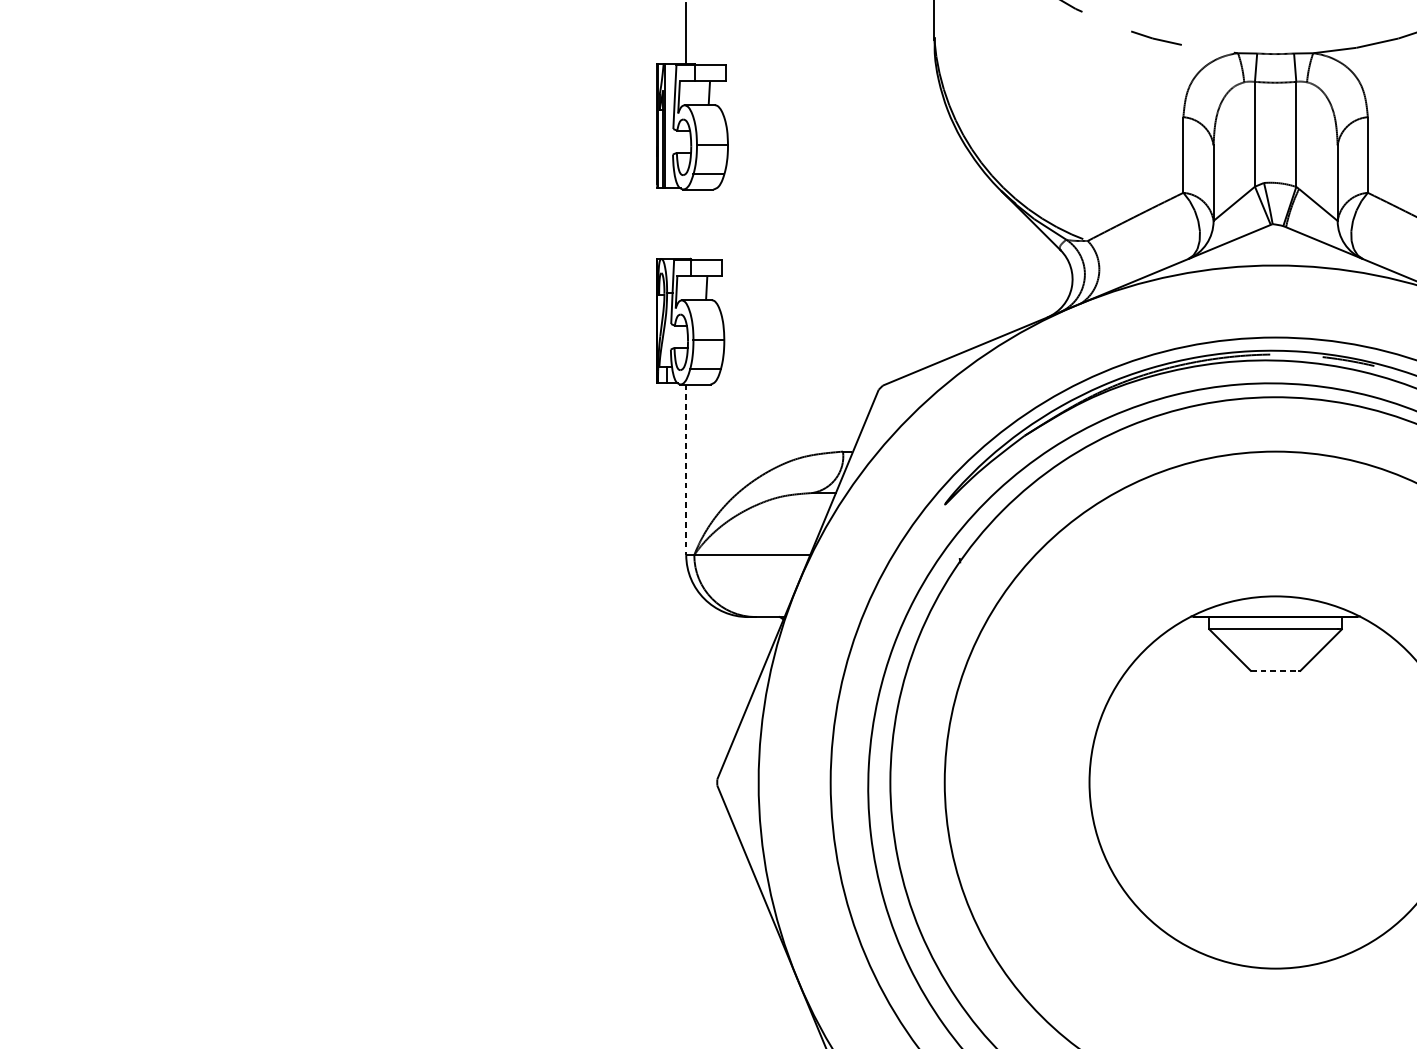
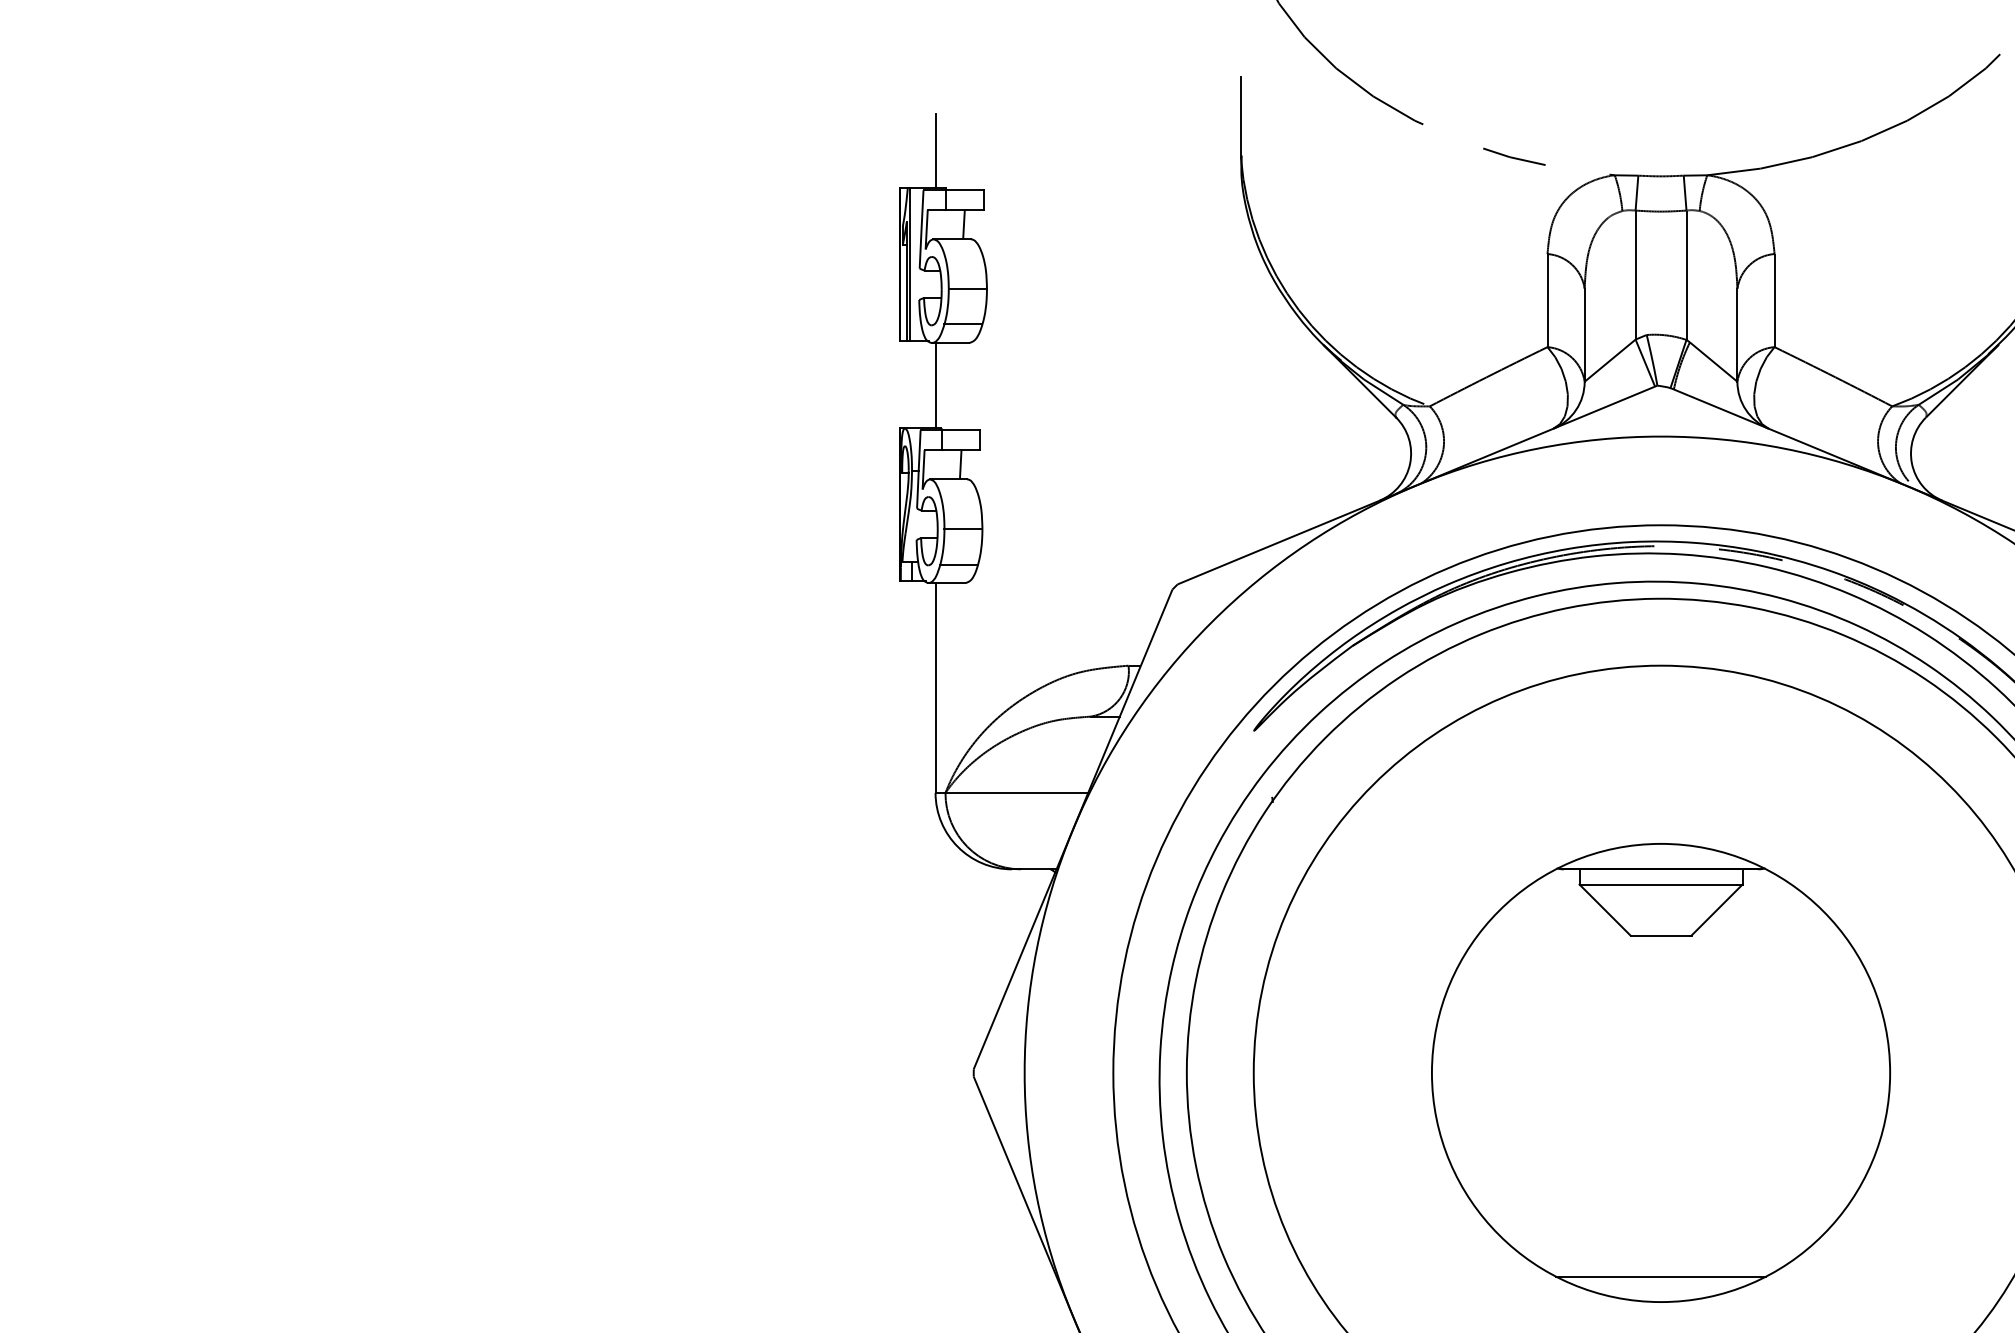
line: (686, 224) -> (935, 385), added
line: (686, 470) -> (935, 688), dashed -> solid
line: (1275, 670) -> (1660, 935), dashed -> solid
line: (1276, 947) -> (1661, 1276), added

